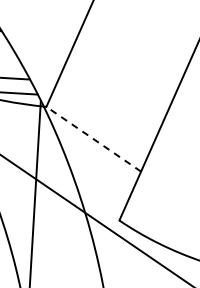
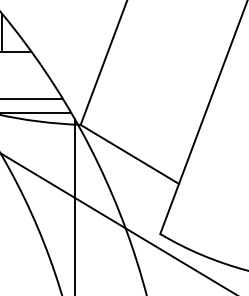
line: (93, 139) -> (129, 154), dashed -> solid

